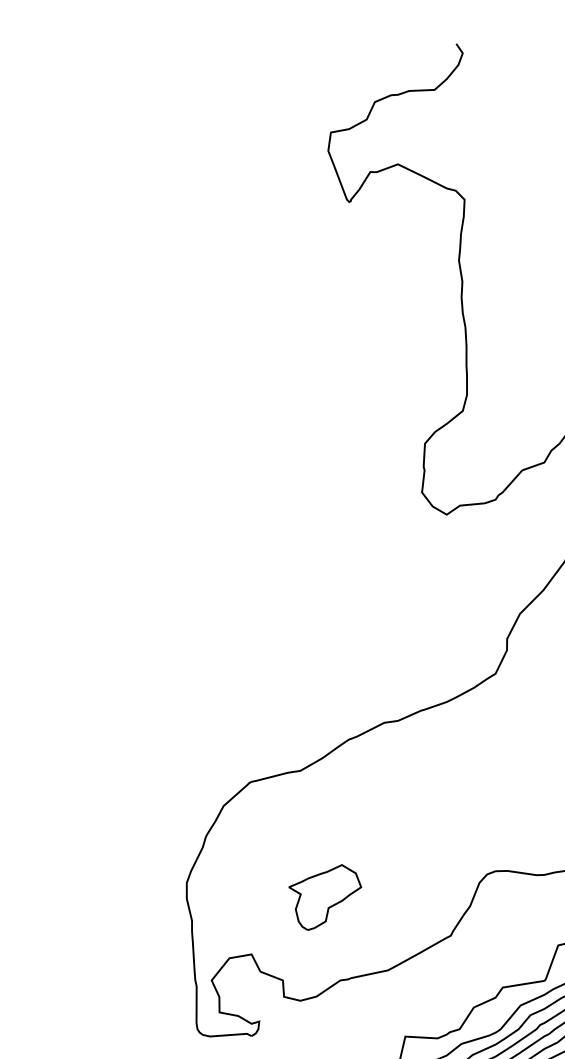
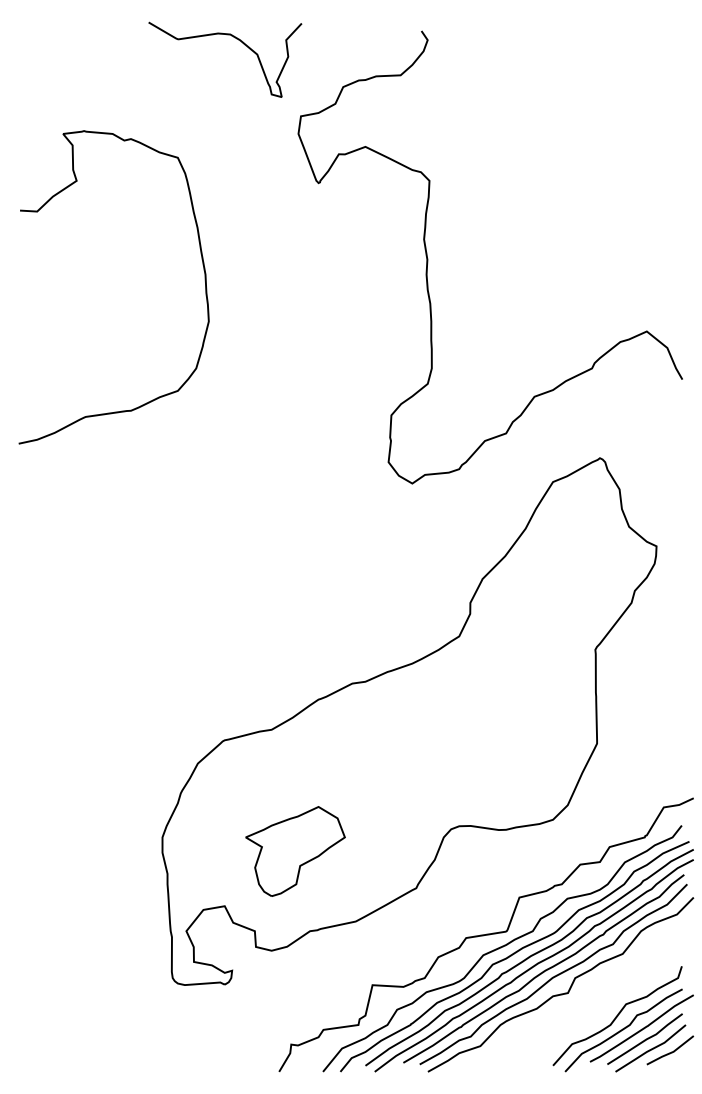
curve: (263, 52) -> (236, 39), added
curve: (230, 303) -> (204, 280), added
part: (325, 897) -> (295, 851), size x1.43

